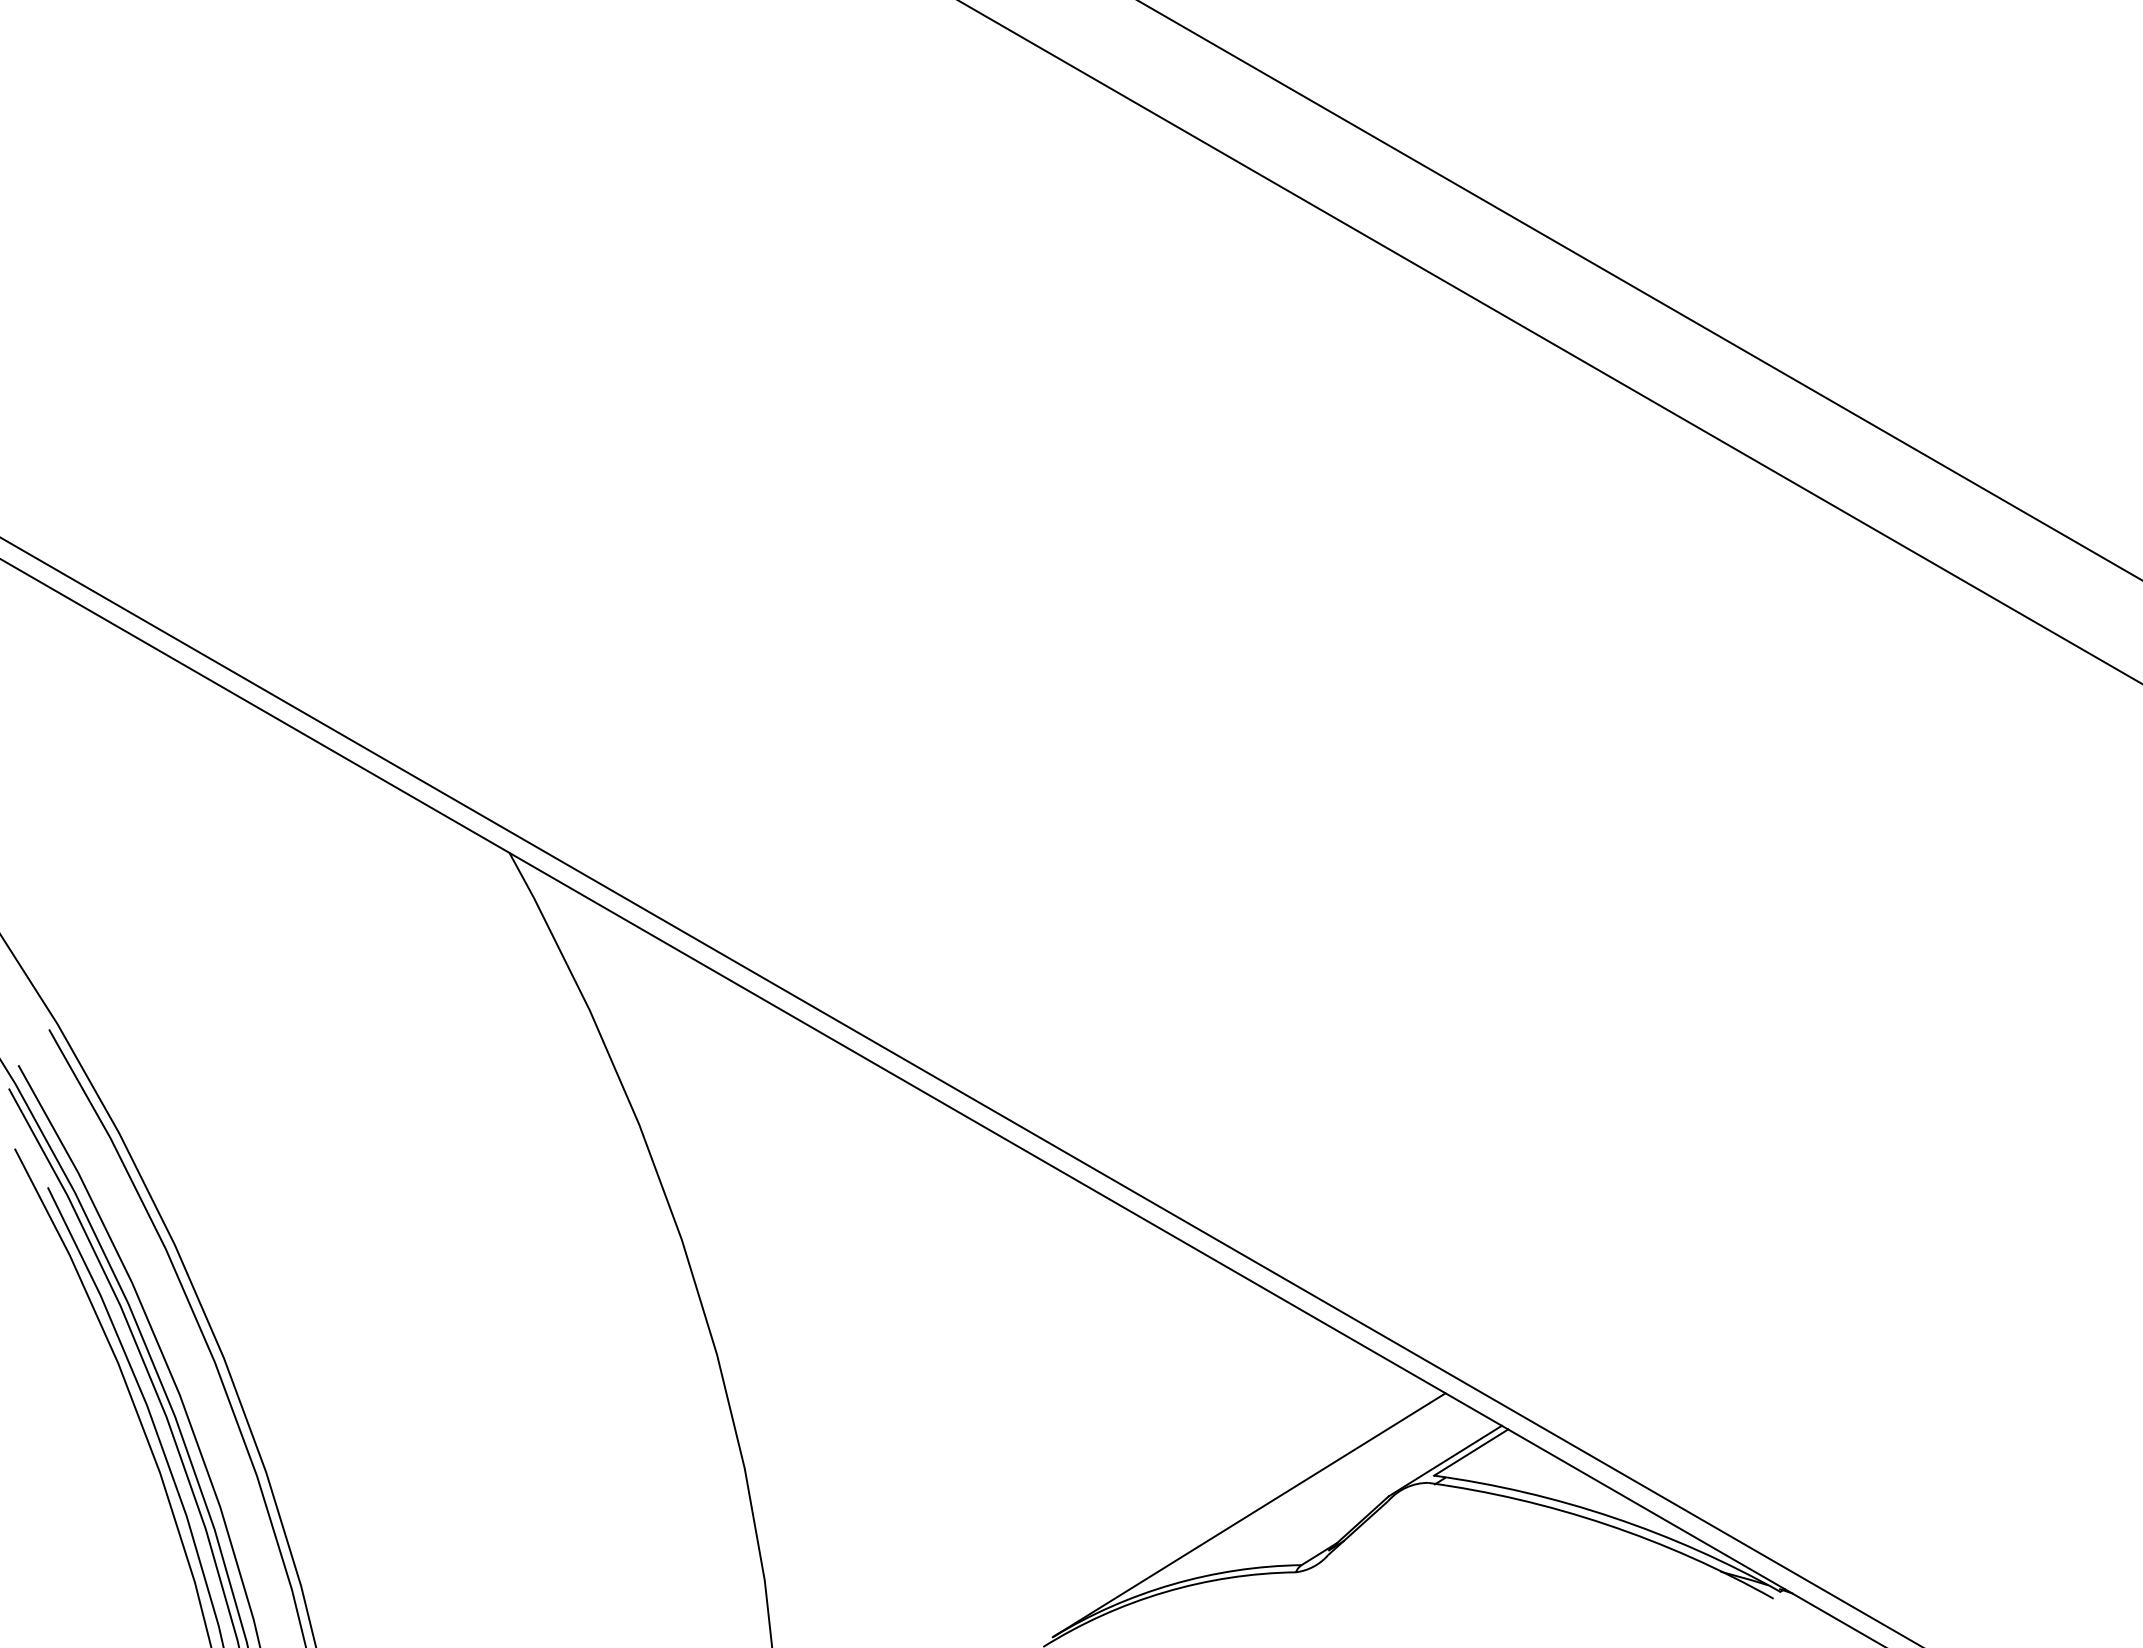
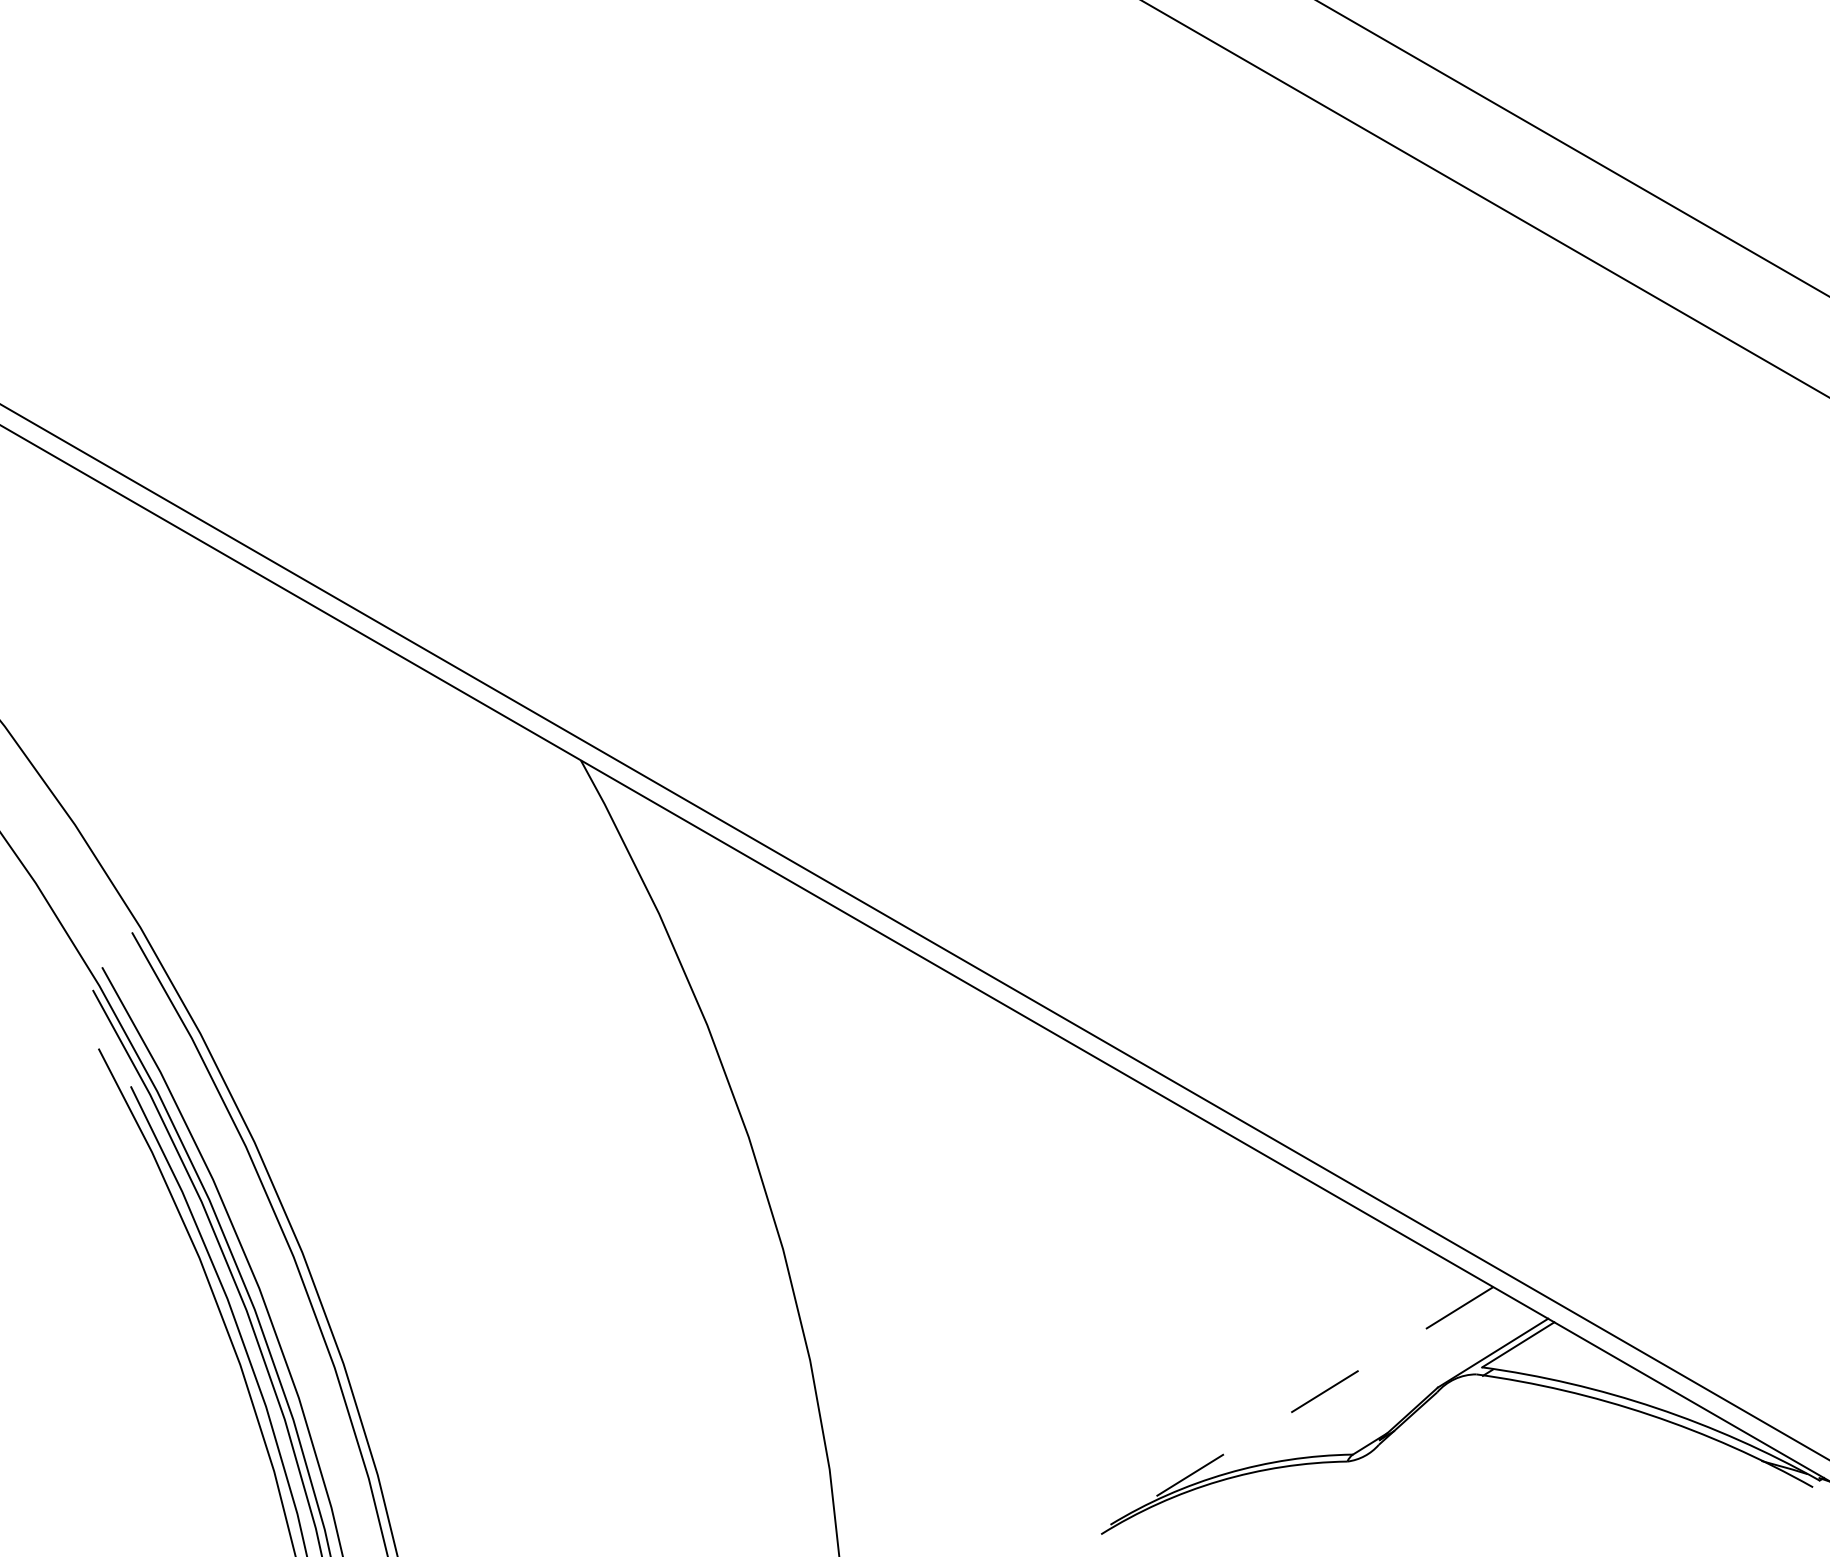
line: (1248, 1515) -> (1301, 1406), solid -> dashed

